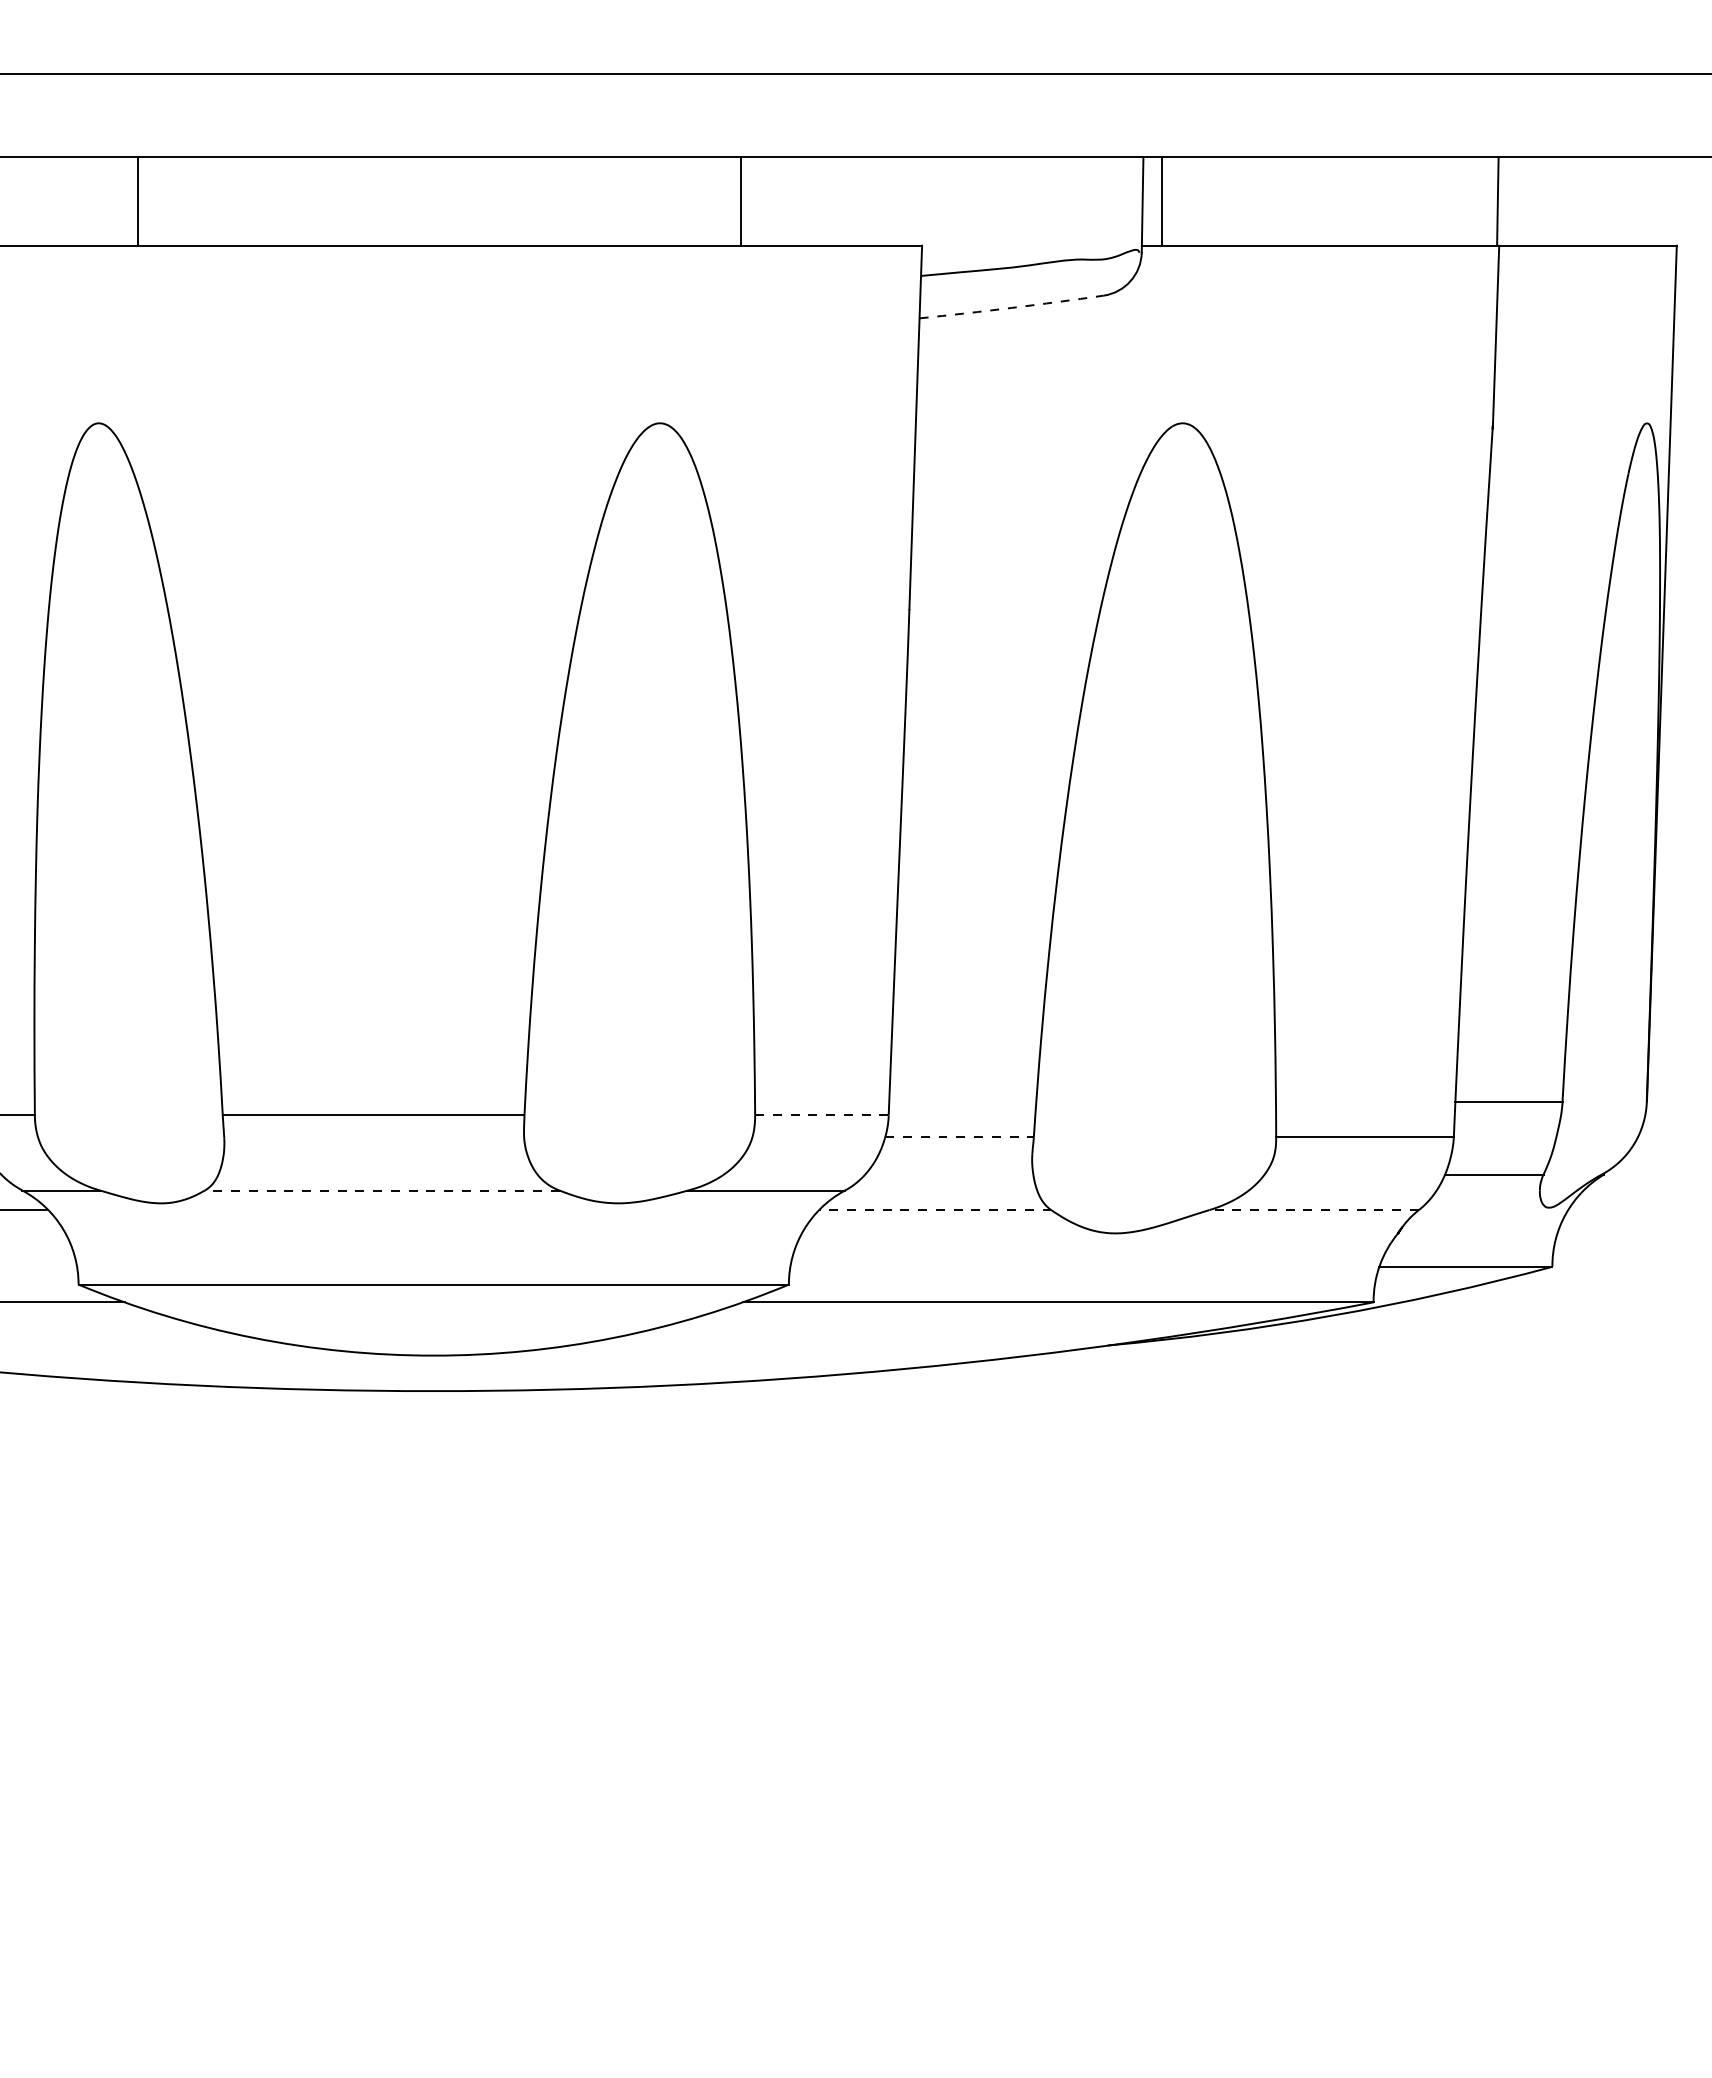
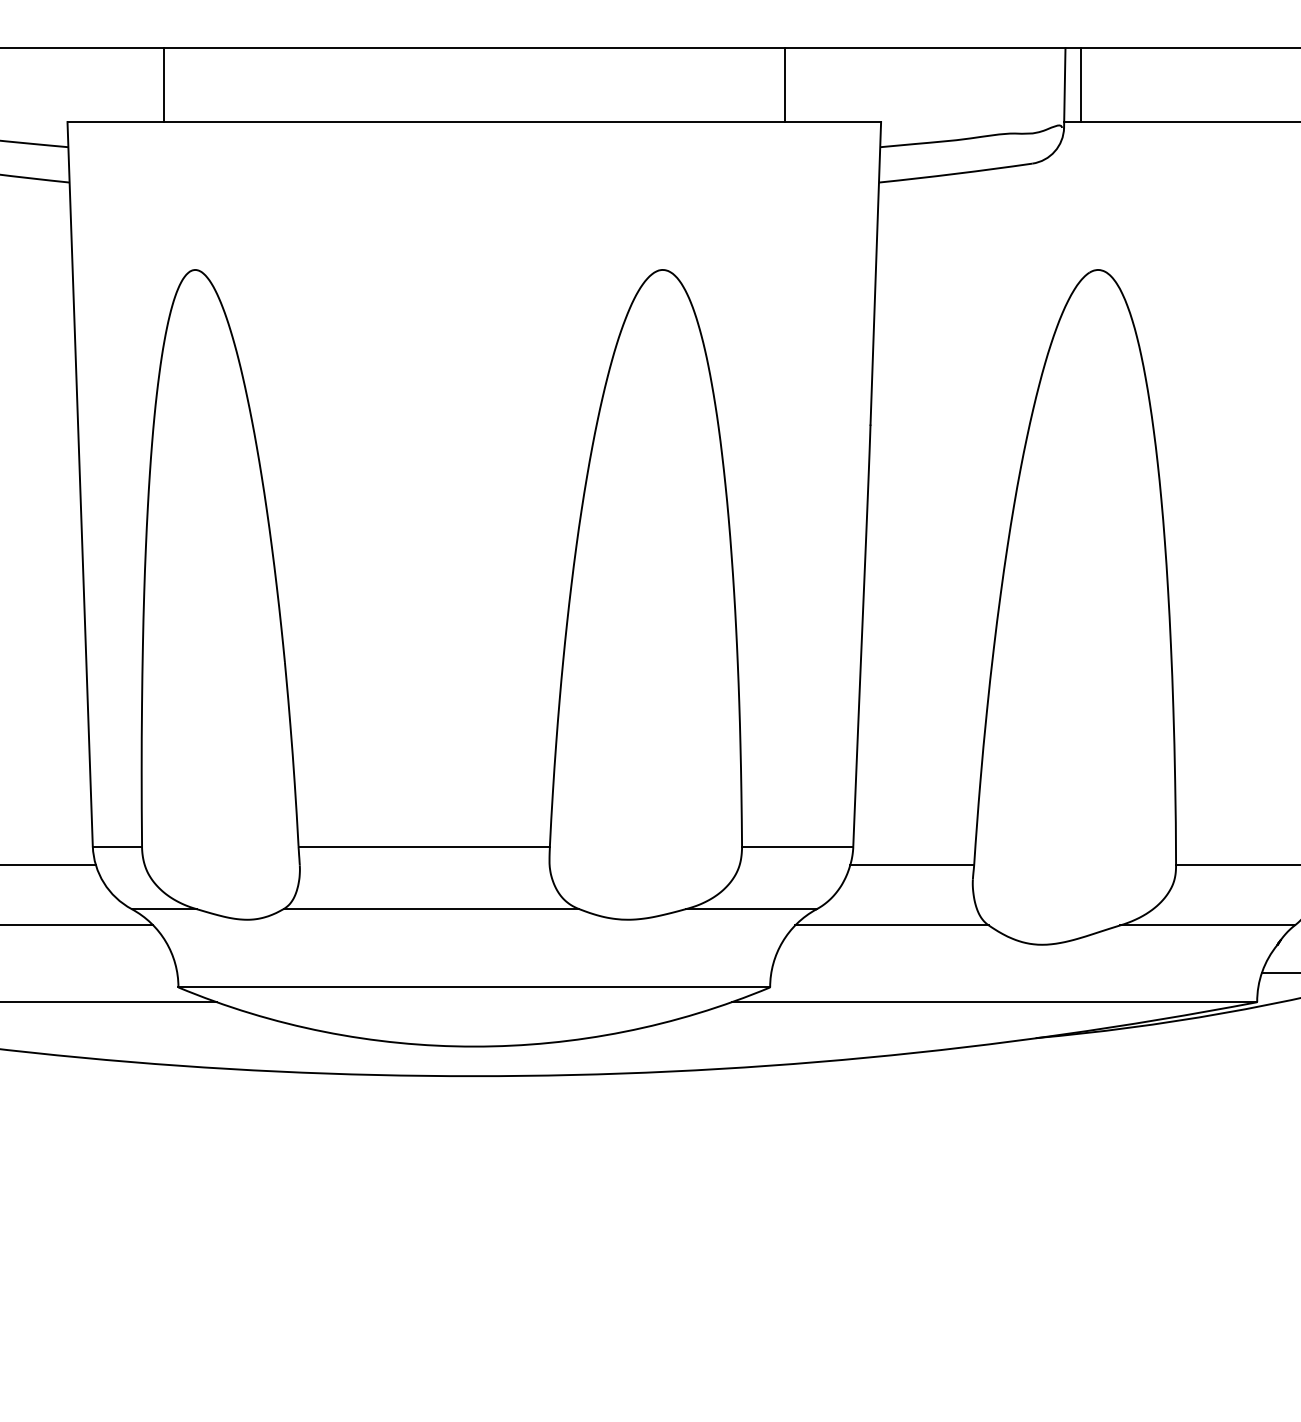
line: (137, 200) -> (163, 84), moved
line: (740, 200) -> (784, 84), moved
arc: (1011, 307) -> (955, 173), dashed -> solid
line: (821, 1115) -> (797, 846), dashed -> solid
line: (960, 1137) -> (913, 864), dashed -> solid
line: (381, 1190) -> (430, 909), dashed -> solid
line: (934, 1210) -> (891, 925), dashed -> solid
line: (1314, 1210) -> (1207, 925), dashed -> solid

